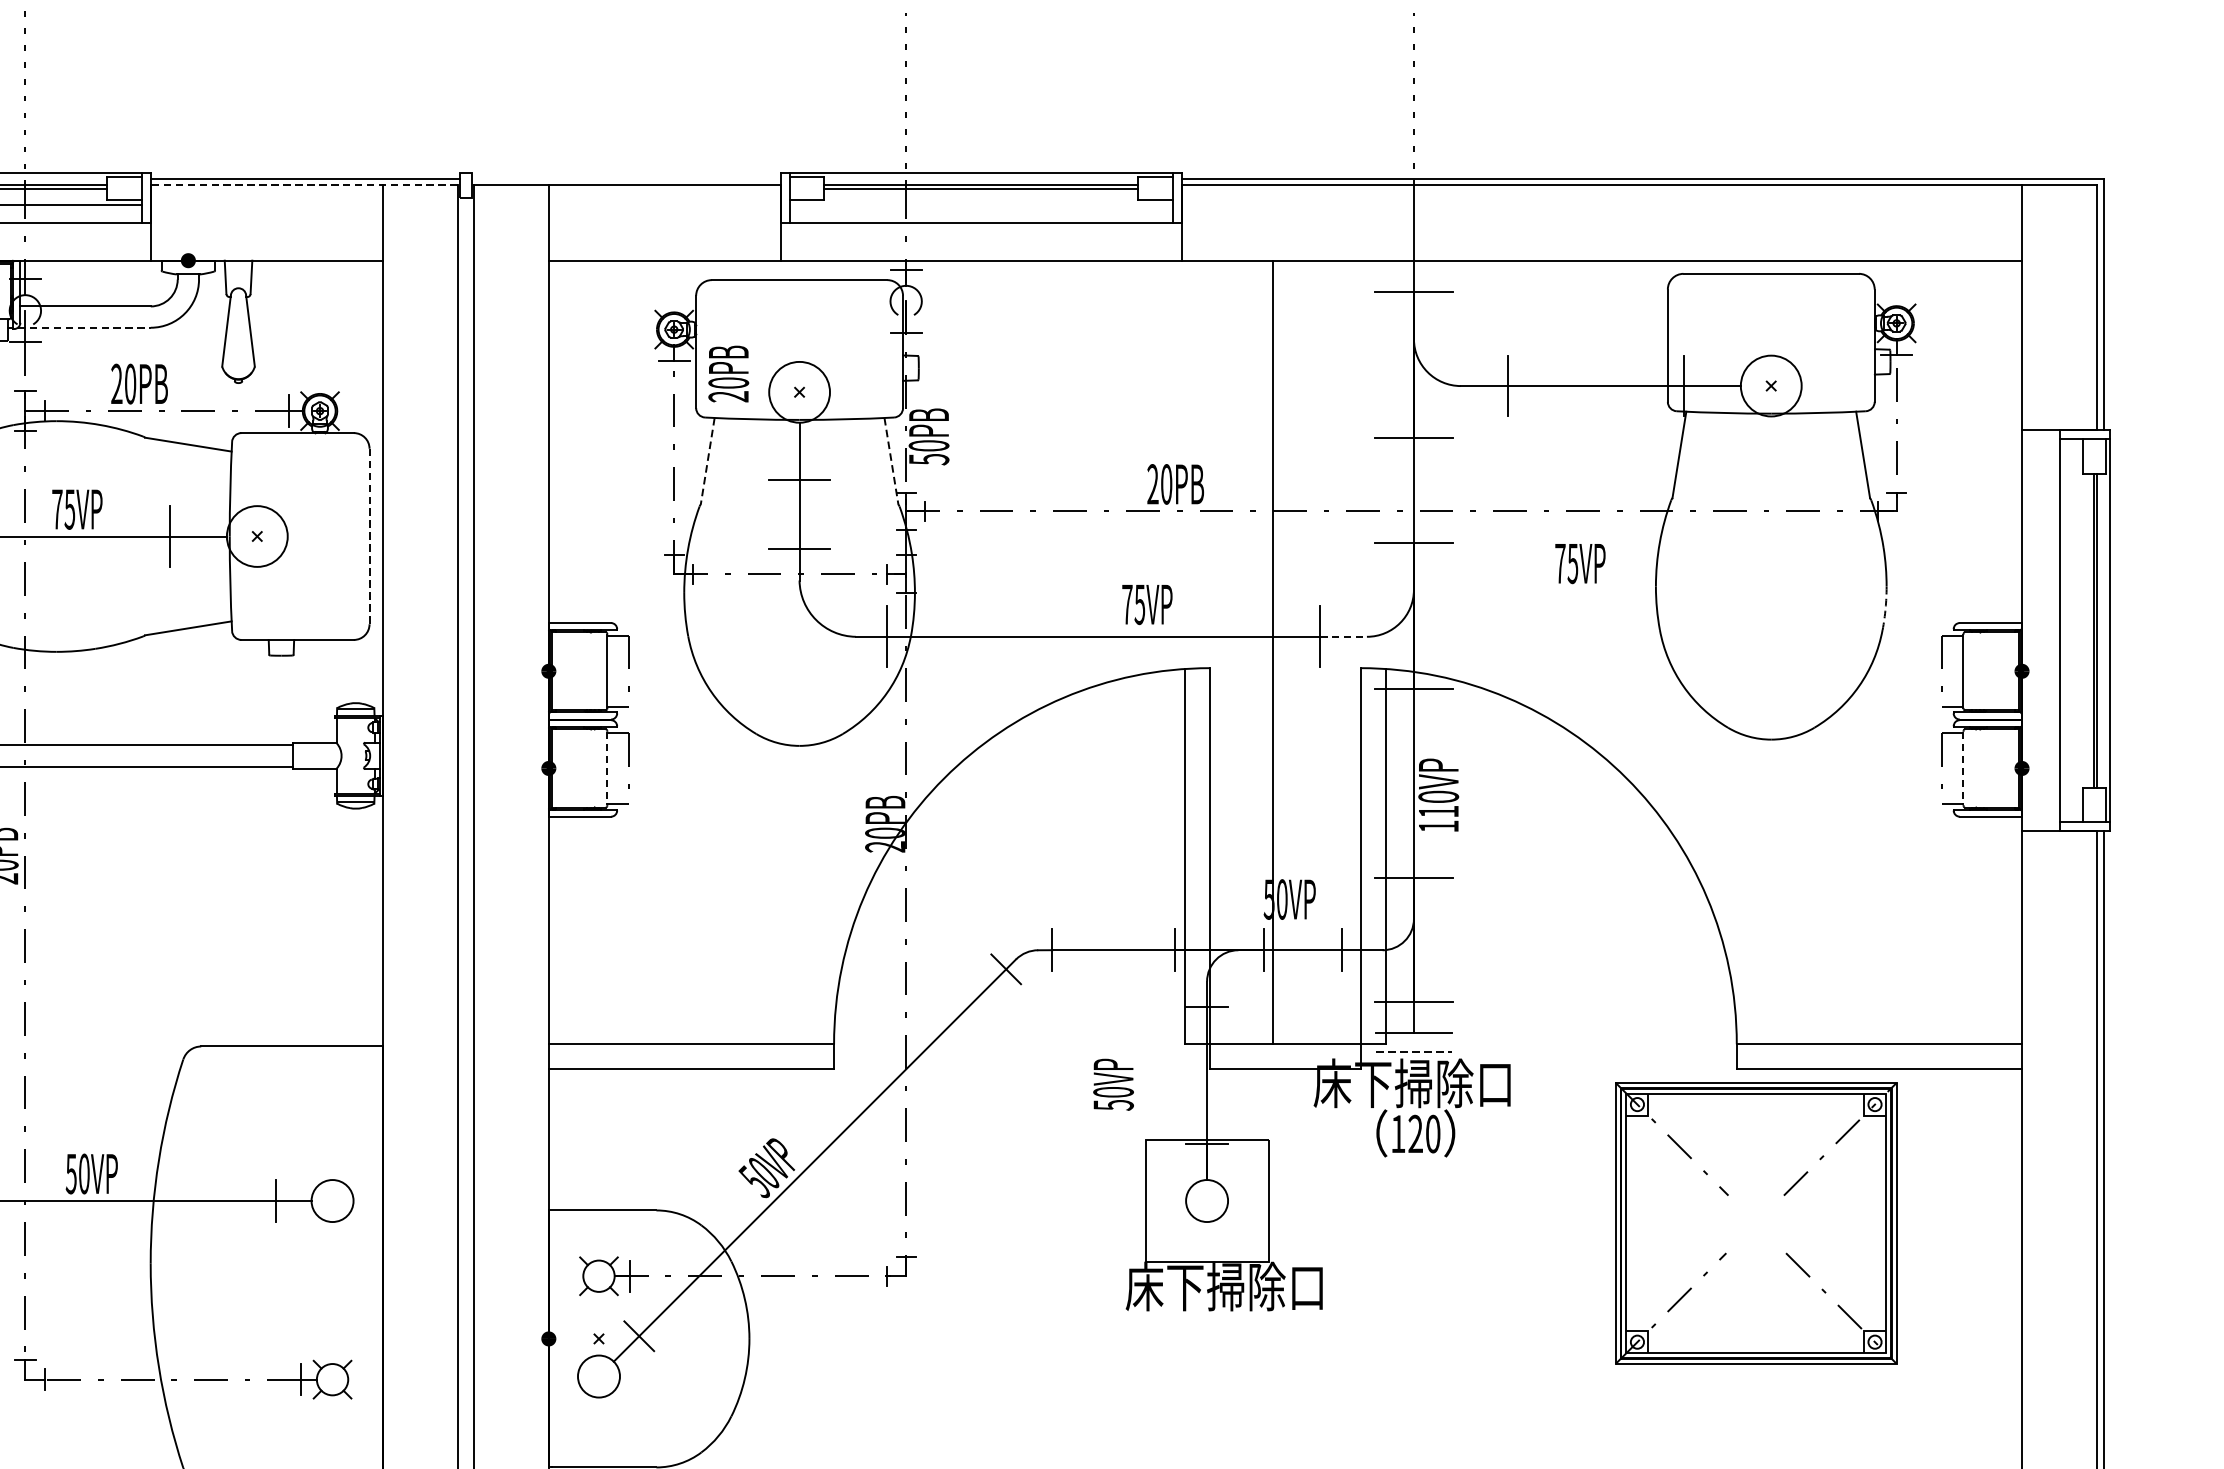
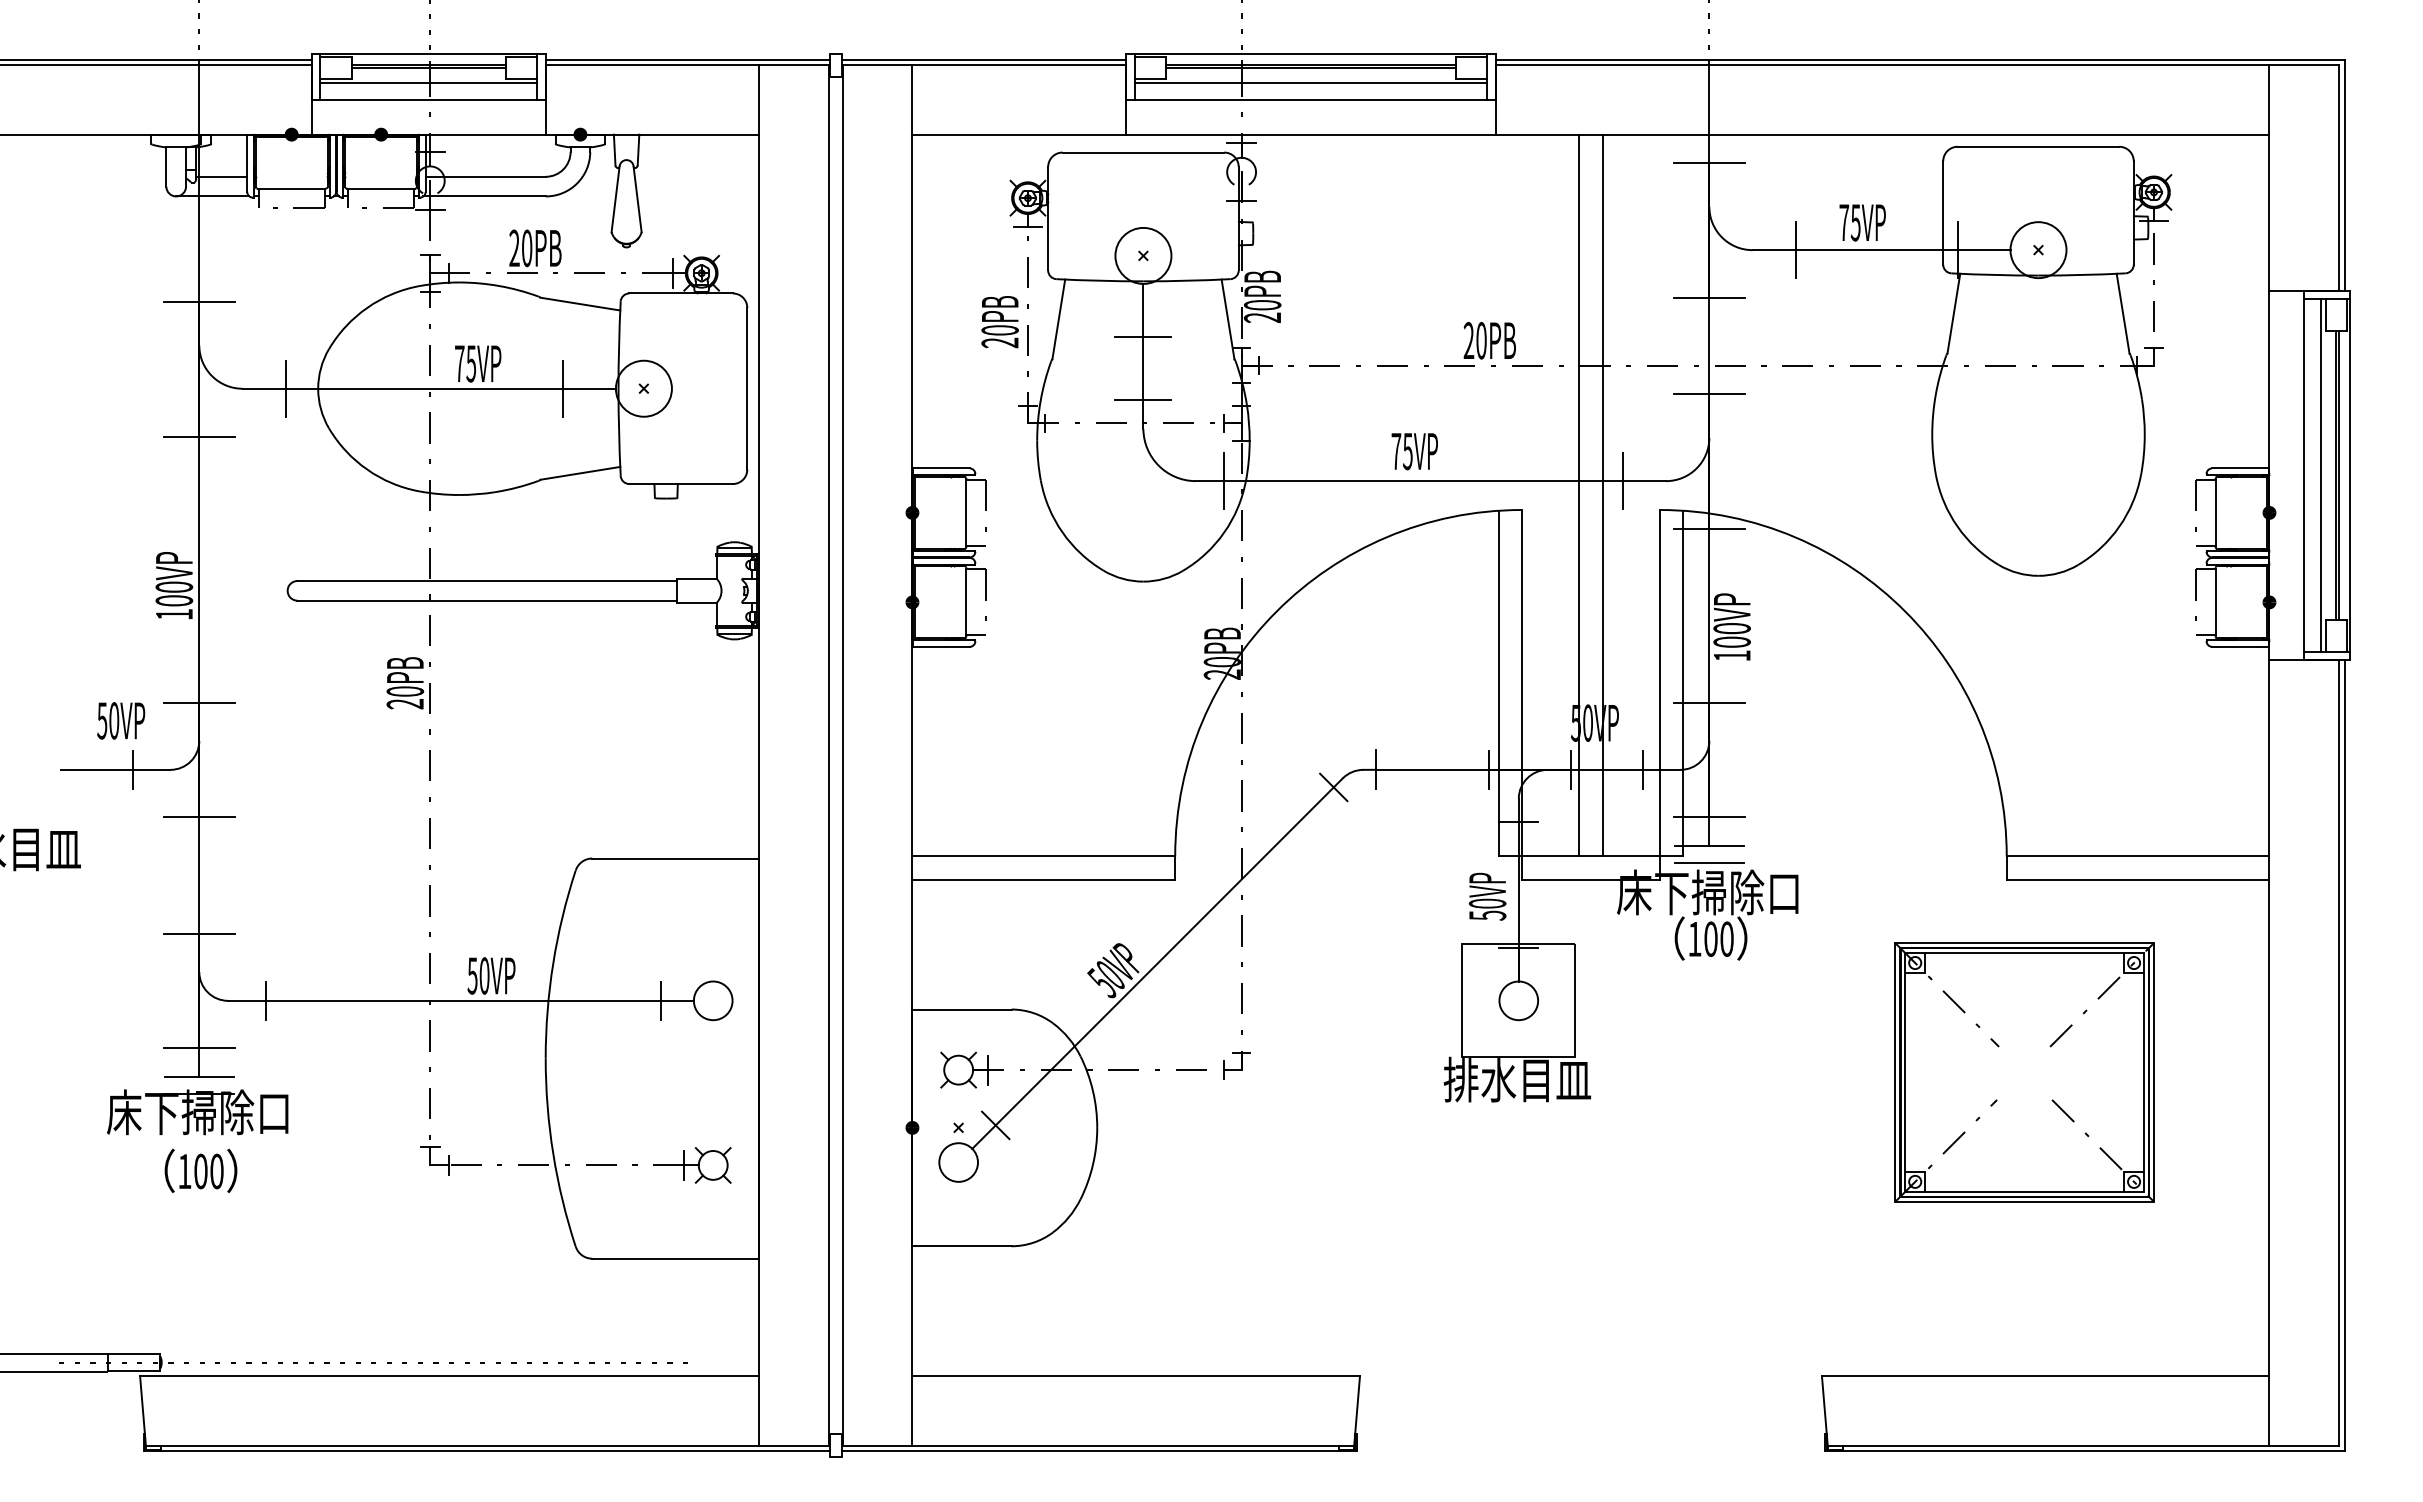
line: (625, 179) -> (983, 59), added
line: (303, 185) -> (686, 65), dashed -> solid
line: (980, 204) -> (1310, 82), added
line: (85, 327) -> (485, 196), dashed -> solid
text: (728, 374) -> (999, 322), moved
text: (928, 459) -> (1262, 317), 50PB -> 20PB
line: (707, 461) -> (1058, 319), dashed -> solid
line: (891, 461) -> (1228, 319), dashed -> solid
line: (369, 536) -> (747, 388), dashed -> solid
text: (1580, 563) -> (1862, 222), moved
text: (1147, 604) -> (1414, 451), moved
arc: (1885, 608) -> (2143, 455), dashed -> solid
line: (2078, 629) -> (2321, 474), added
line: (1343, 637) -> (1644, 481), dashed -> solid
line: (1297, 652) -> (1602, 495), added
line: (607, 768) -> (966, 602), dashed -> solid
line: (1963, 768) -> (2215, 602), dashed -> solid
text: (1437, 810) -> (1731, 641), 110VP -> 100VP
line: (1414, 1051) -> (1709, 863), dashed -> solid
text: (1113, 1084) -> (1487, 896), moved
text: (1415, 1133) -> (1710, 938), 120 -> 100
part: (1756, 1223) -> (2024, 1072), moved
text: (1224, 1286) -> (1534, 1079), 床下掃除口 -> 排水目皿

